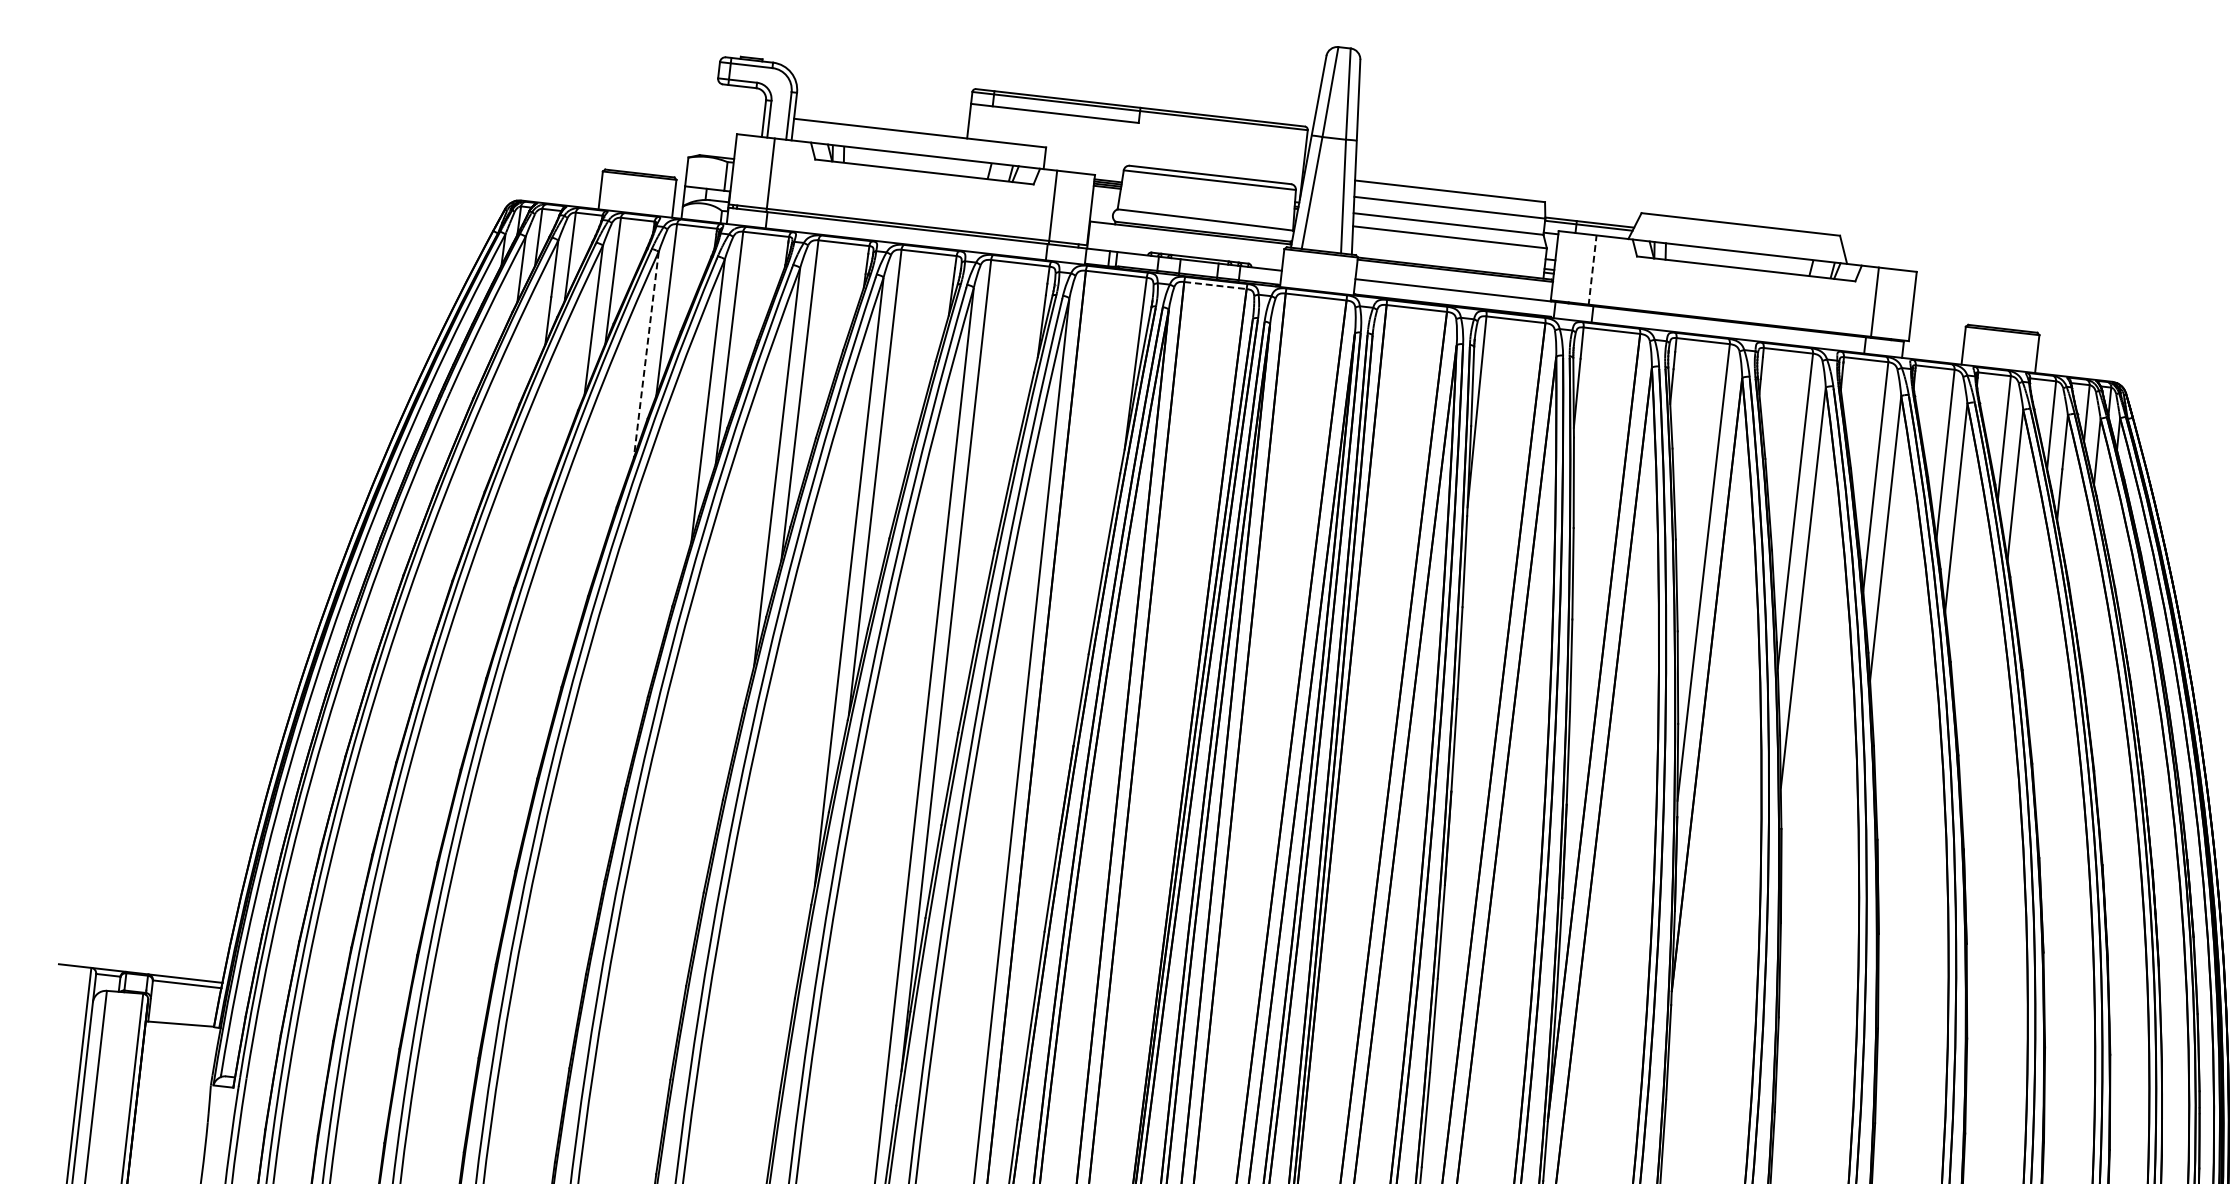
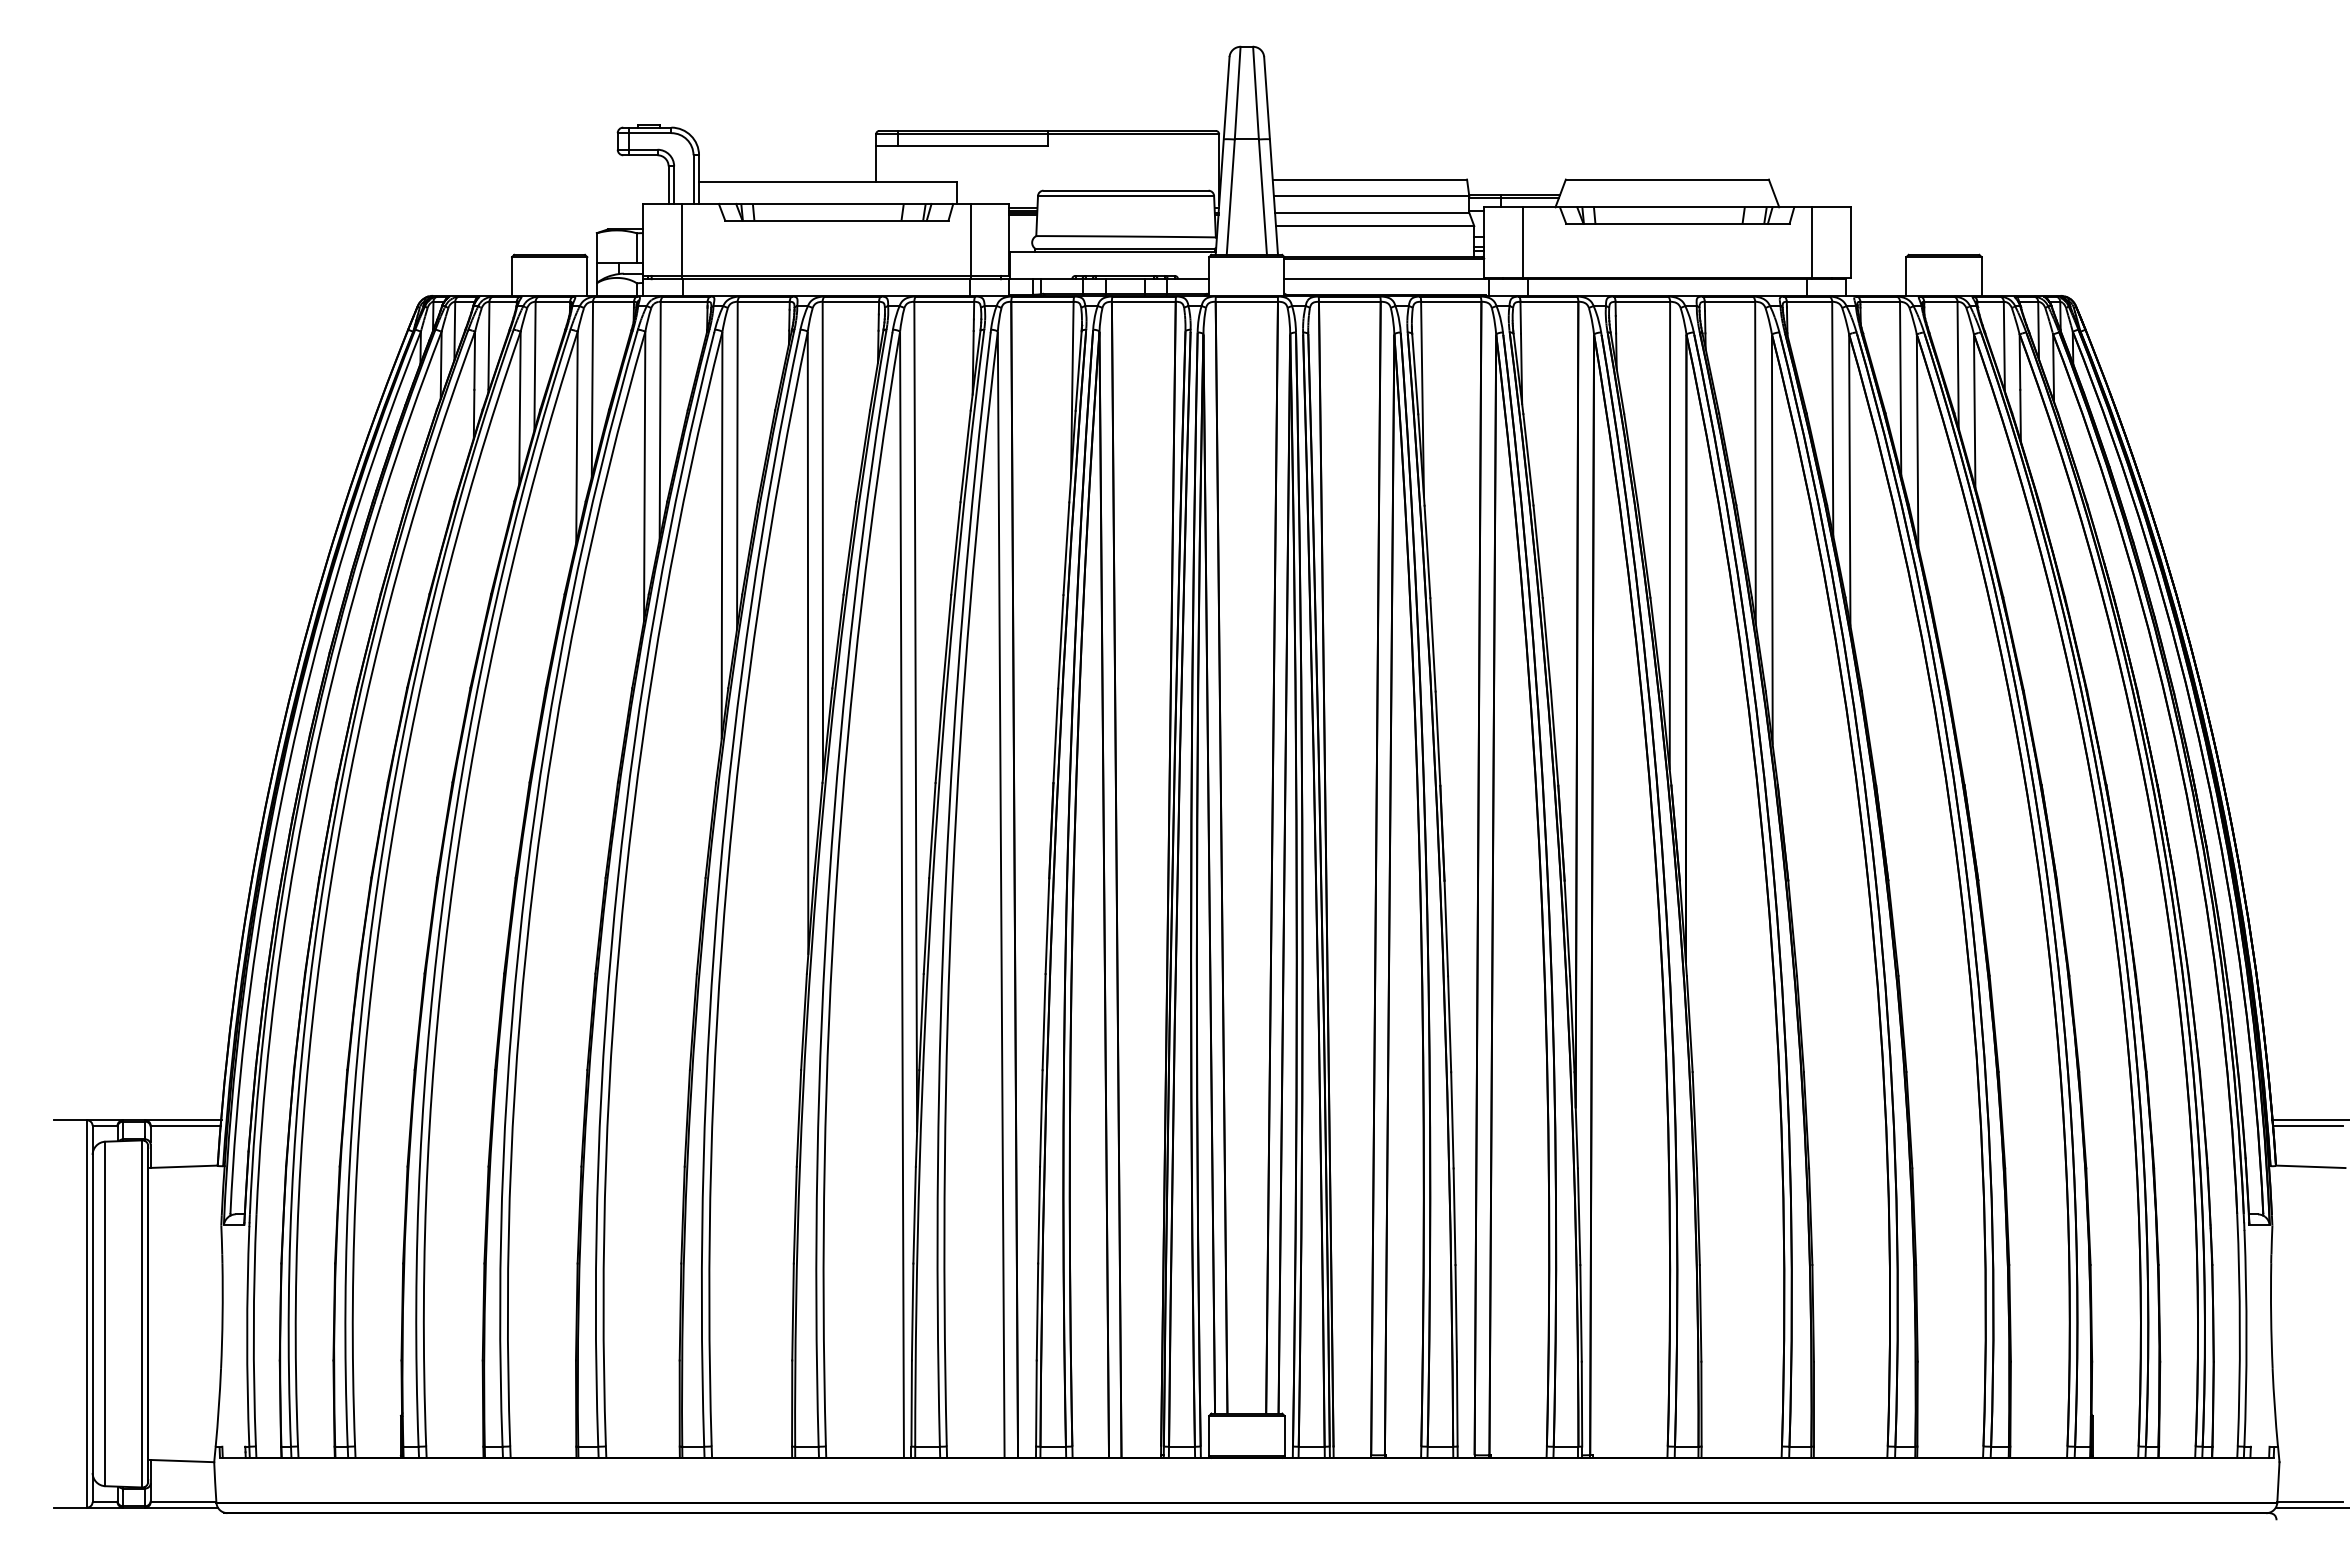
line: (1592, 270) -> (1522, 243), dashed -> solid
line: (1215, 285) -> (1143, 301), dashed -> solid
line: (646, 355) -> (577, 437), dashed -> solid

